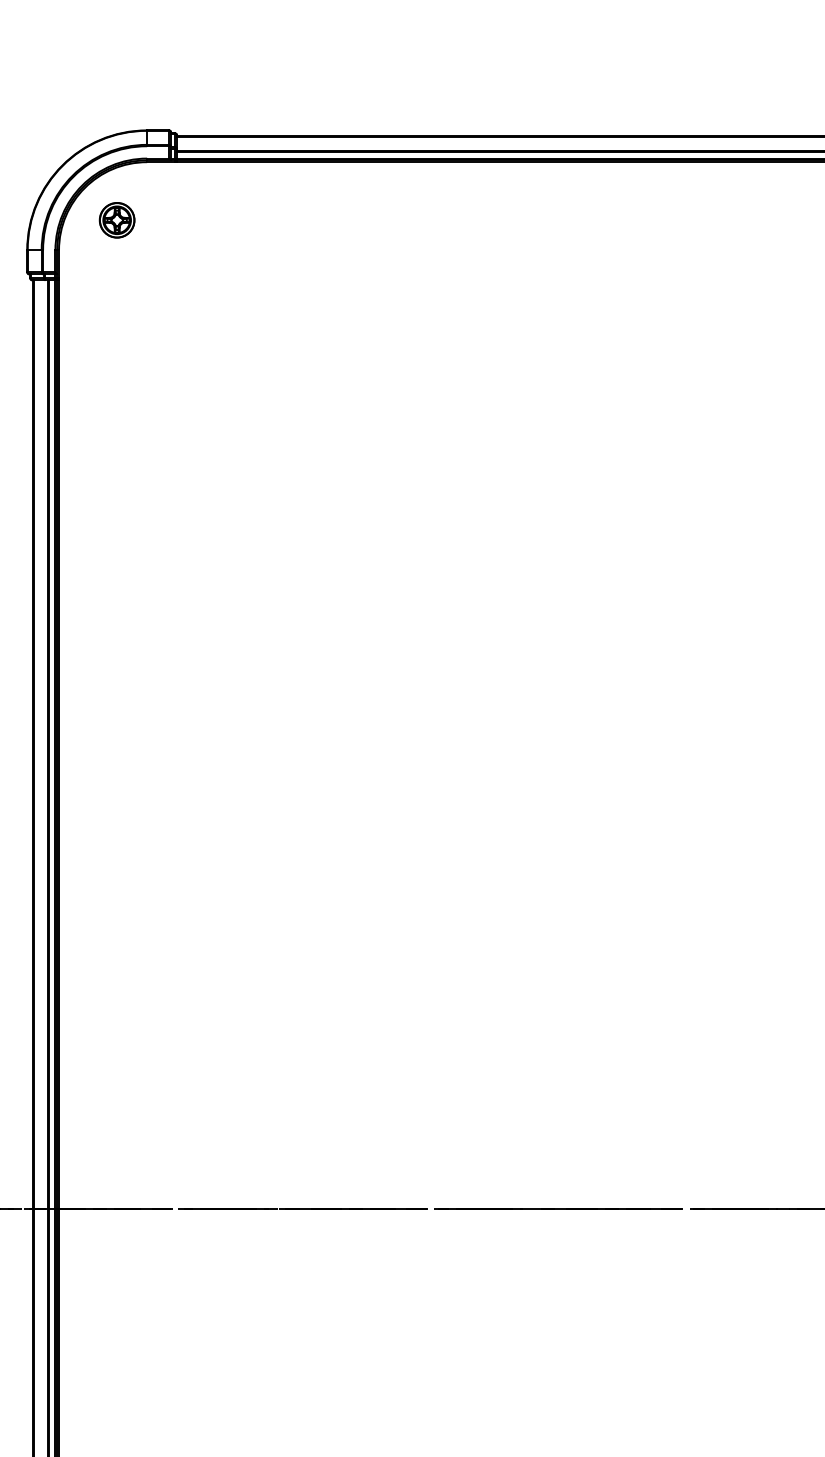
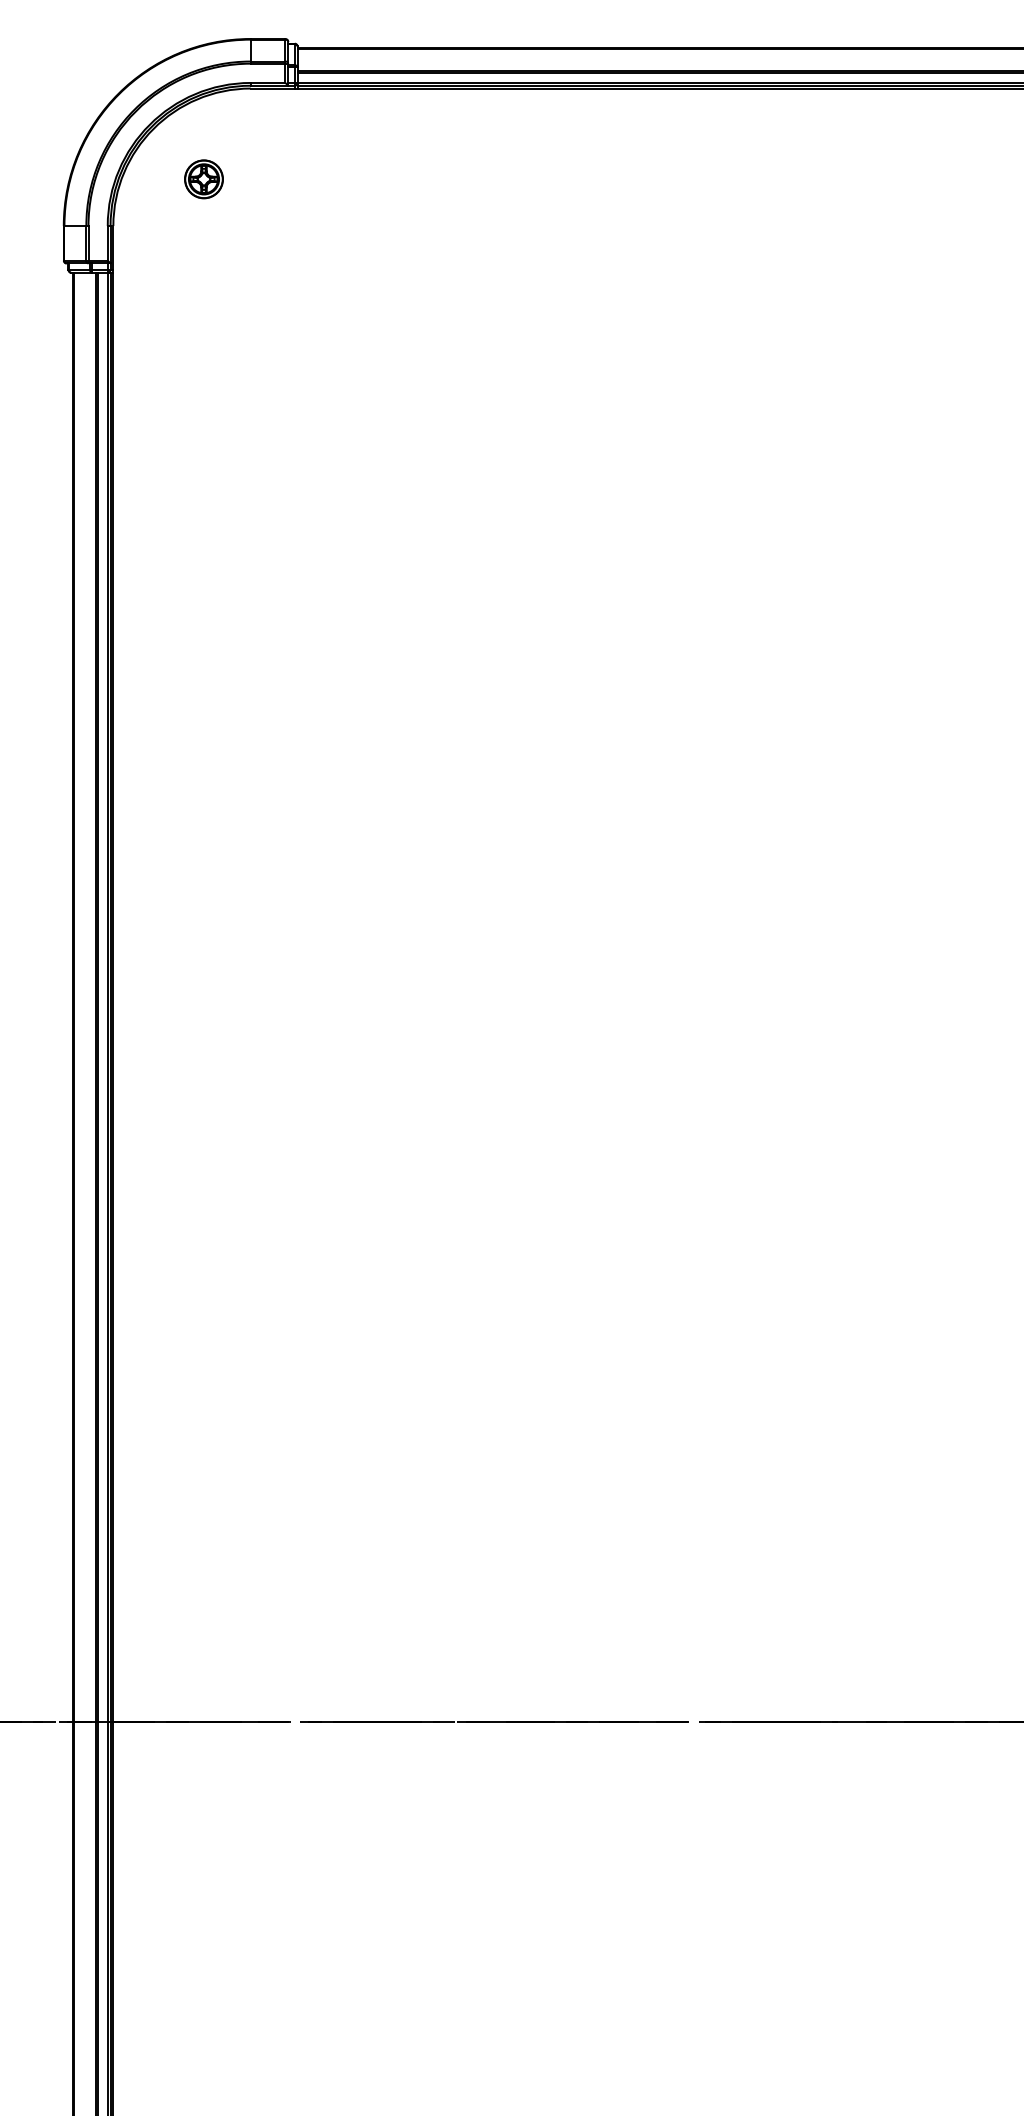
part: (116, 220) -> (203, 179), size x0.7

